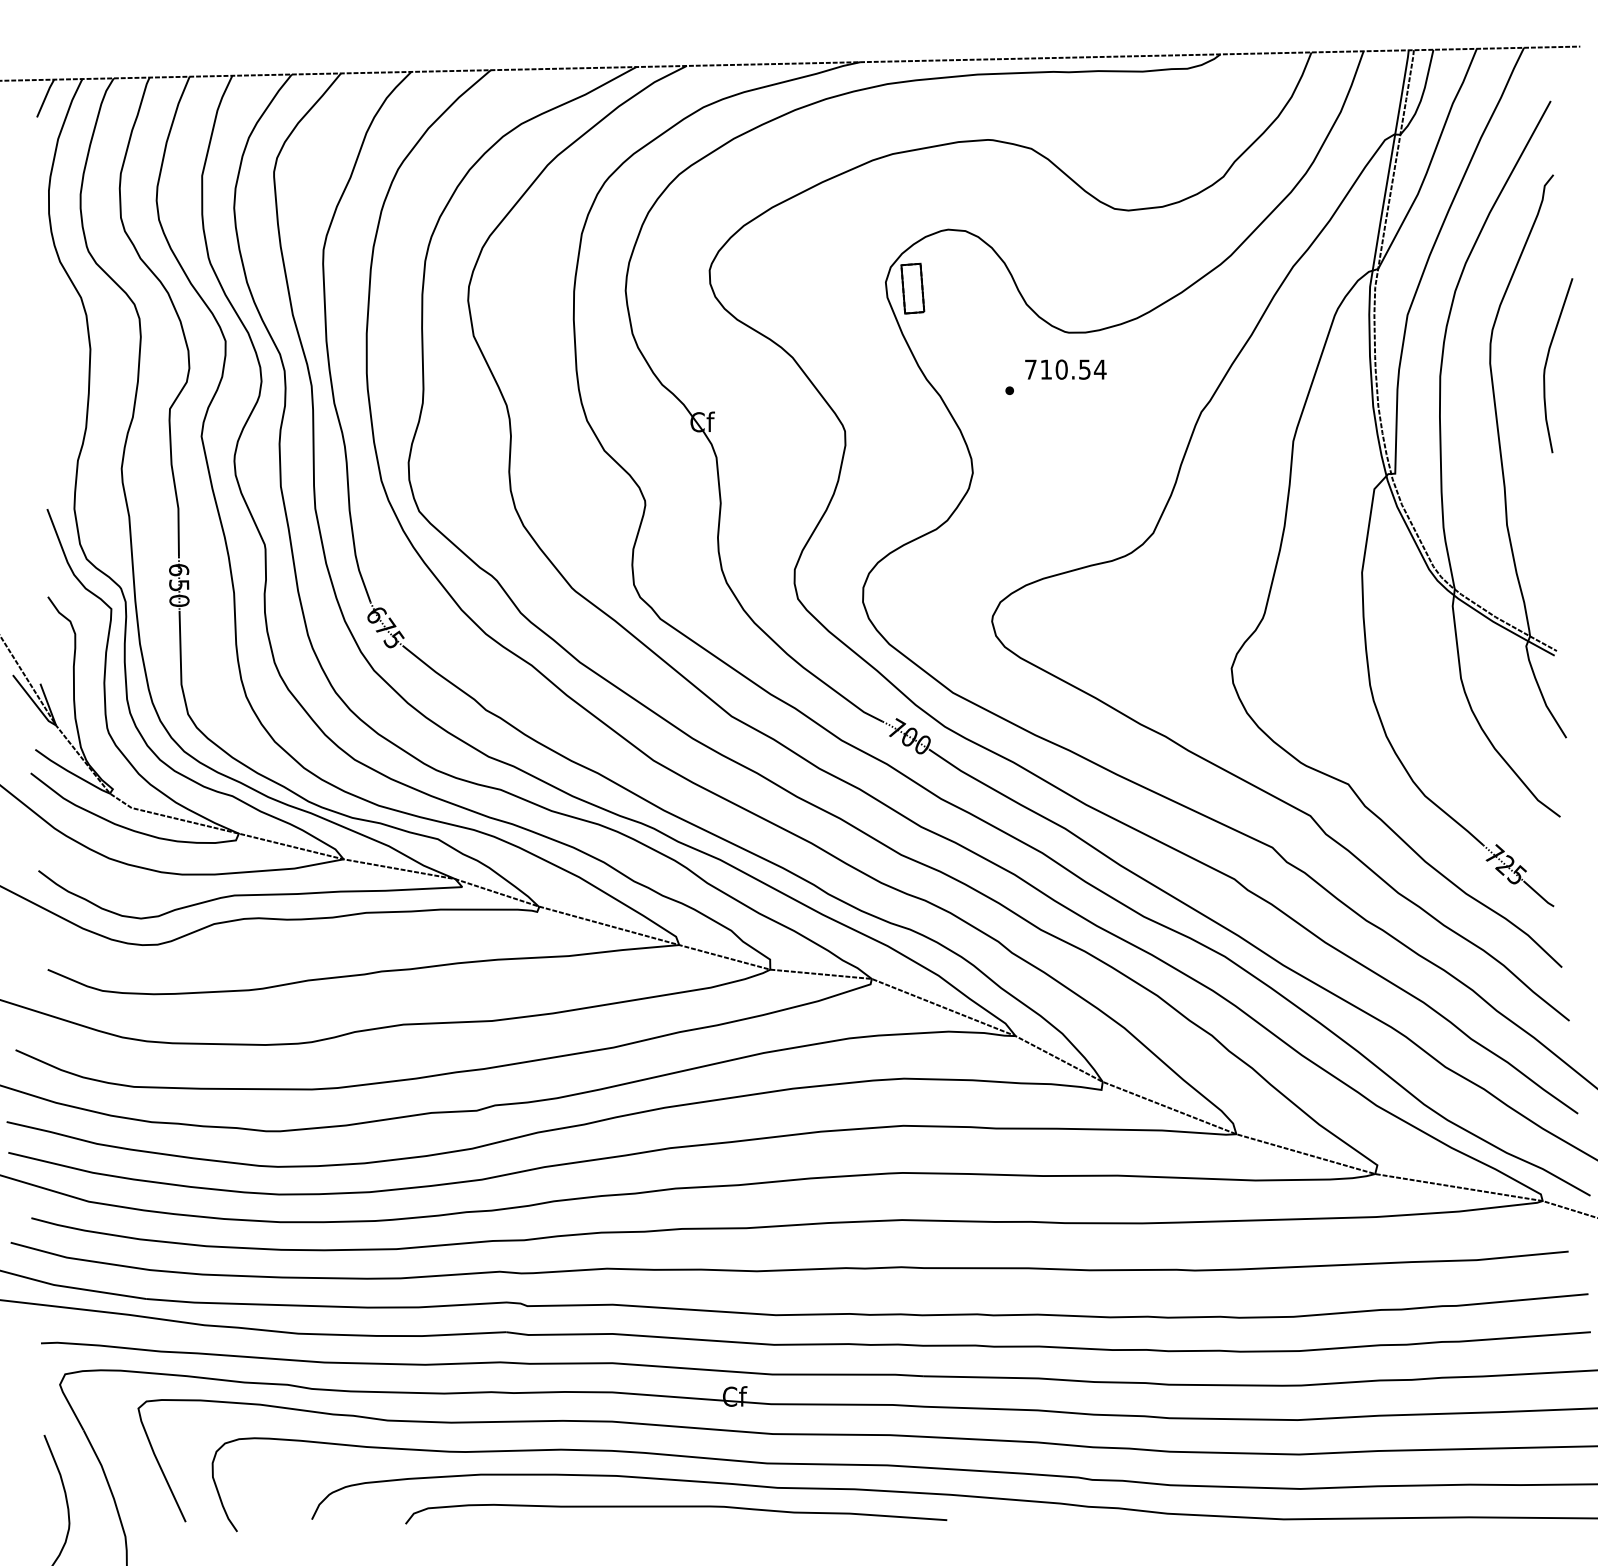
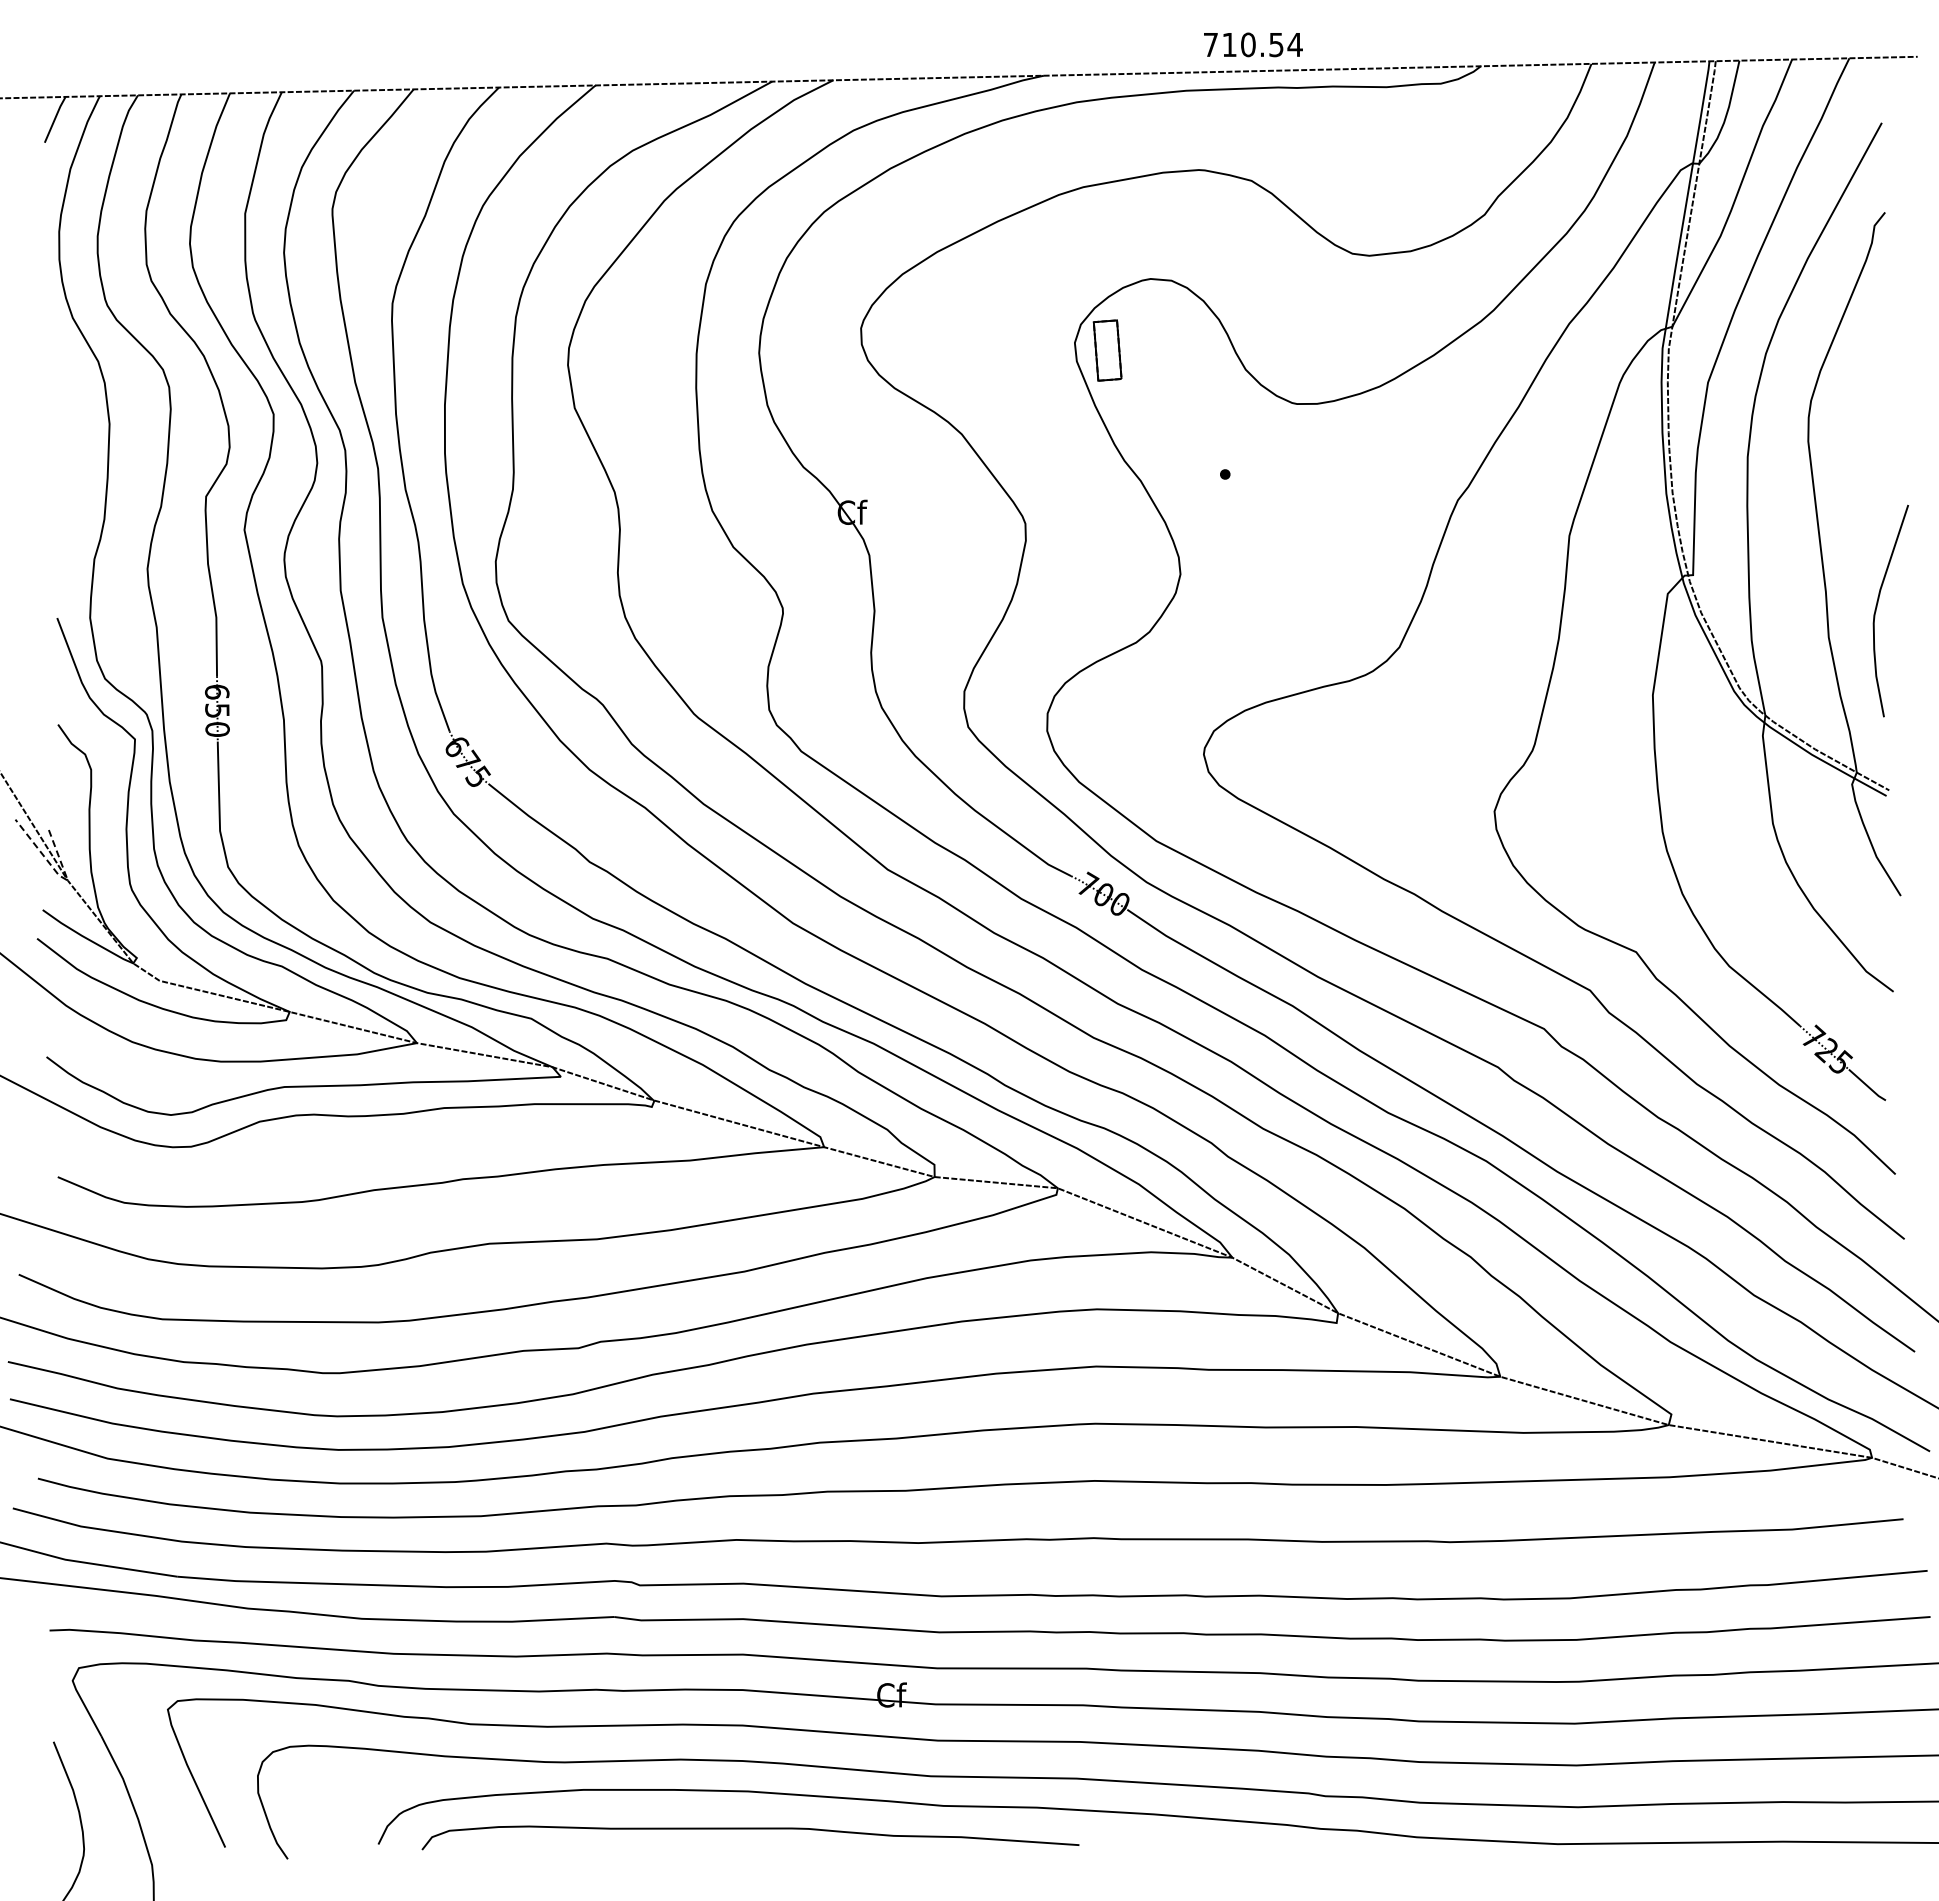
curve: (1547, 362) -> (1877, 607), moved
text: (1065, 369) -> (1253, 44), moved
line: (47, 719) -> (57, 873), solid -> dashed
curve: (676, 1507) -> (750, 1829), moved

